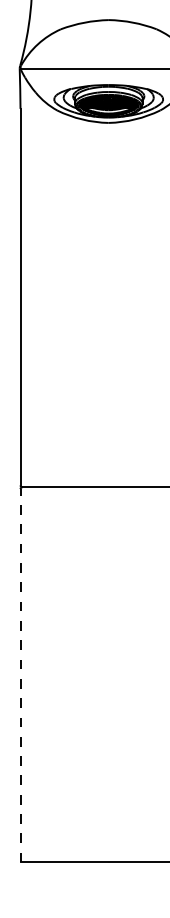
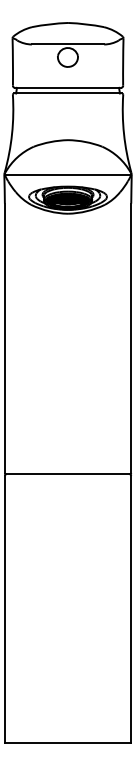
line: (19, 675) -> (4, 609), dashed -> solid

